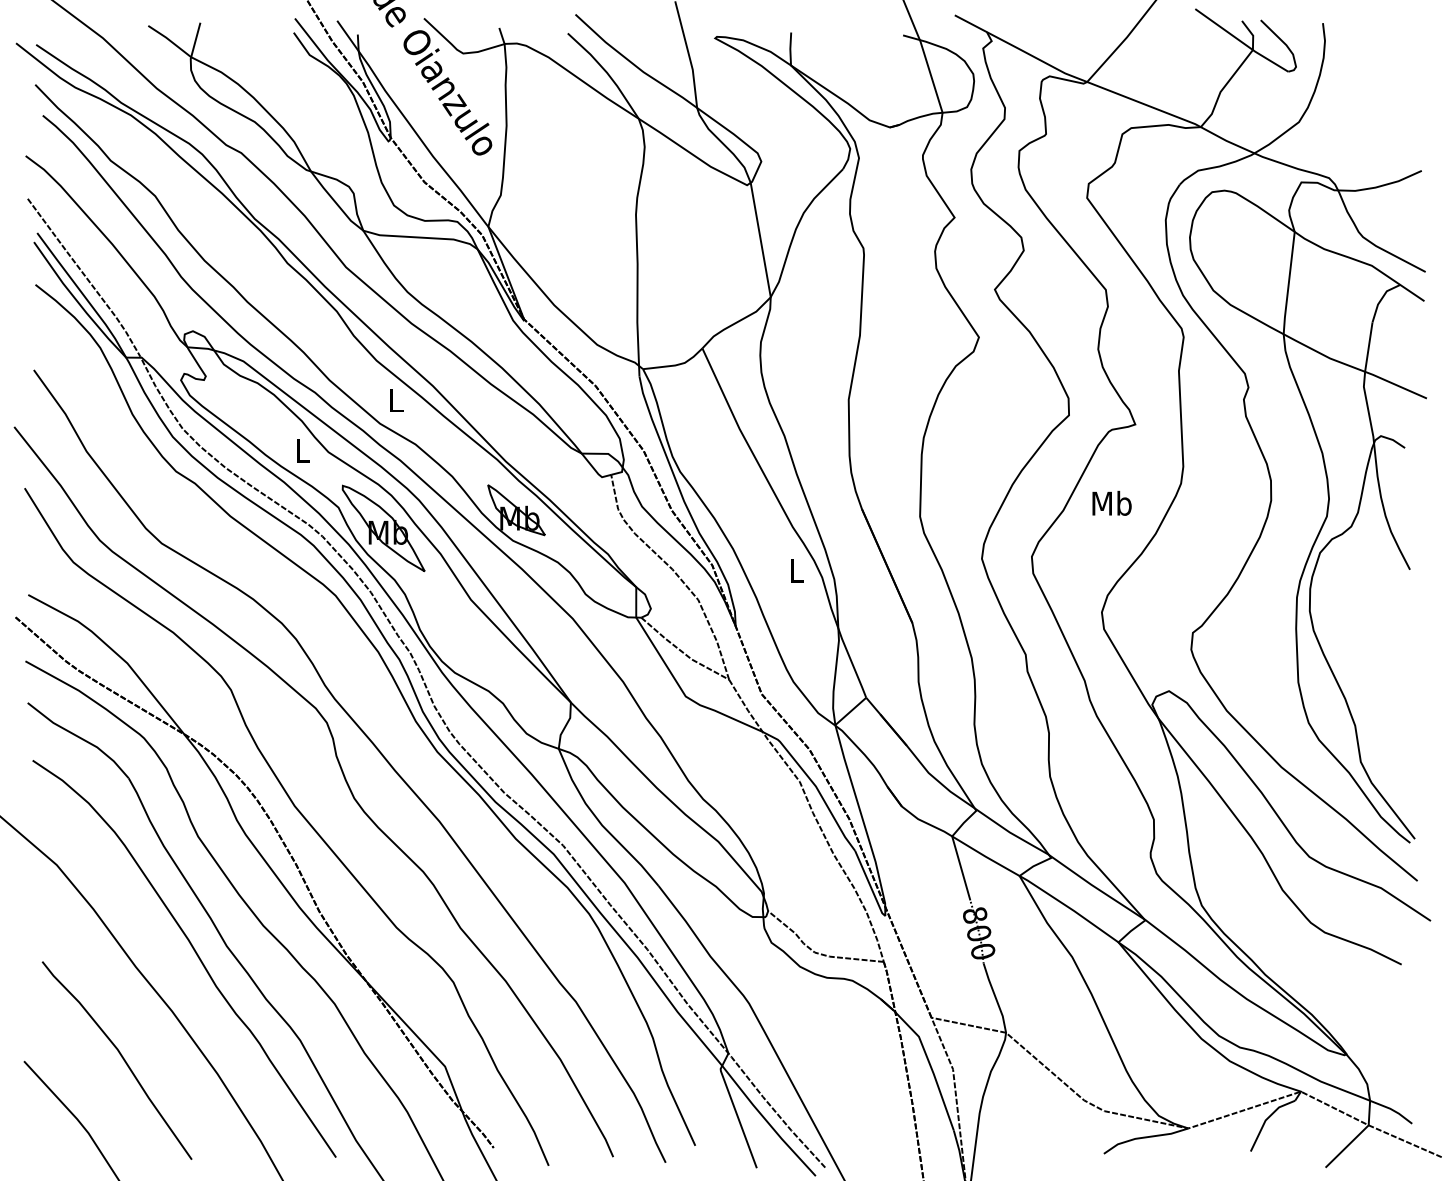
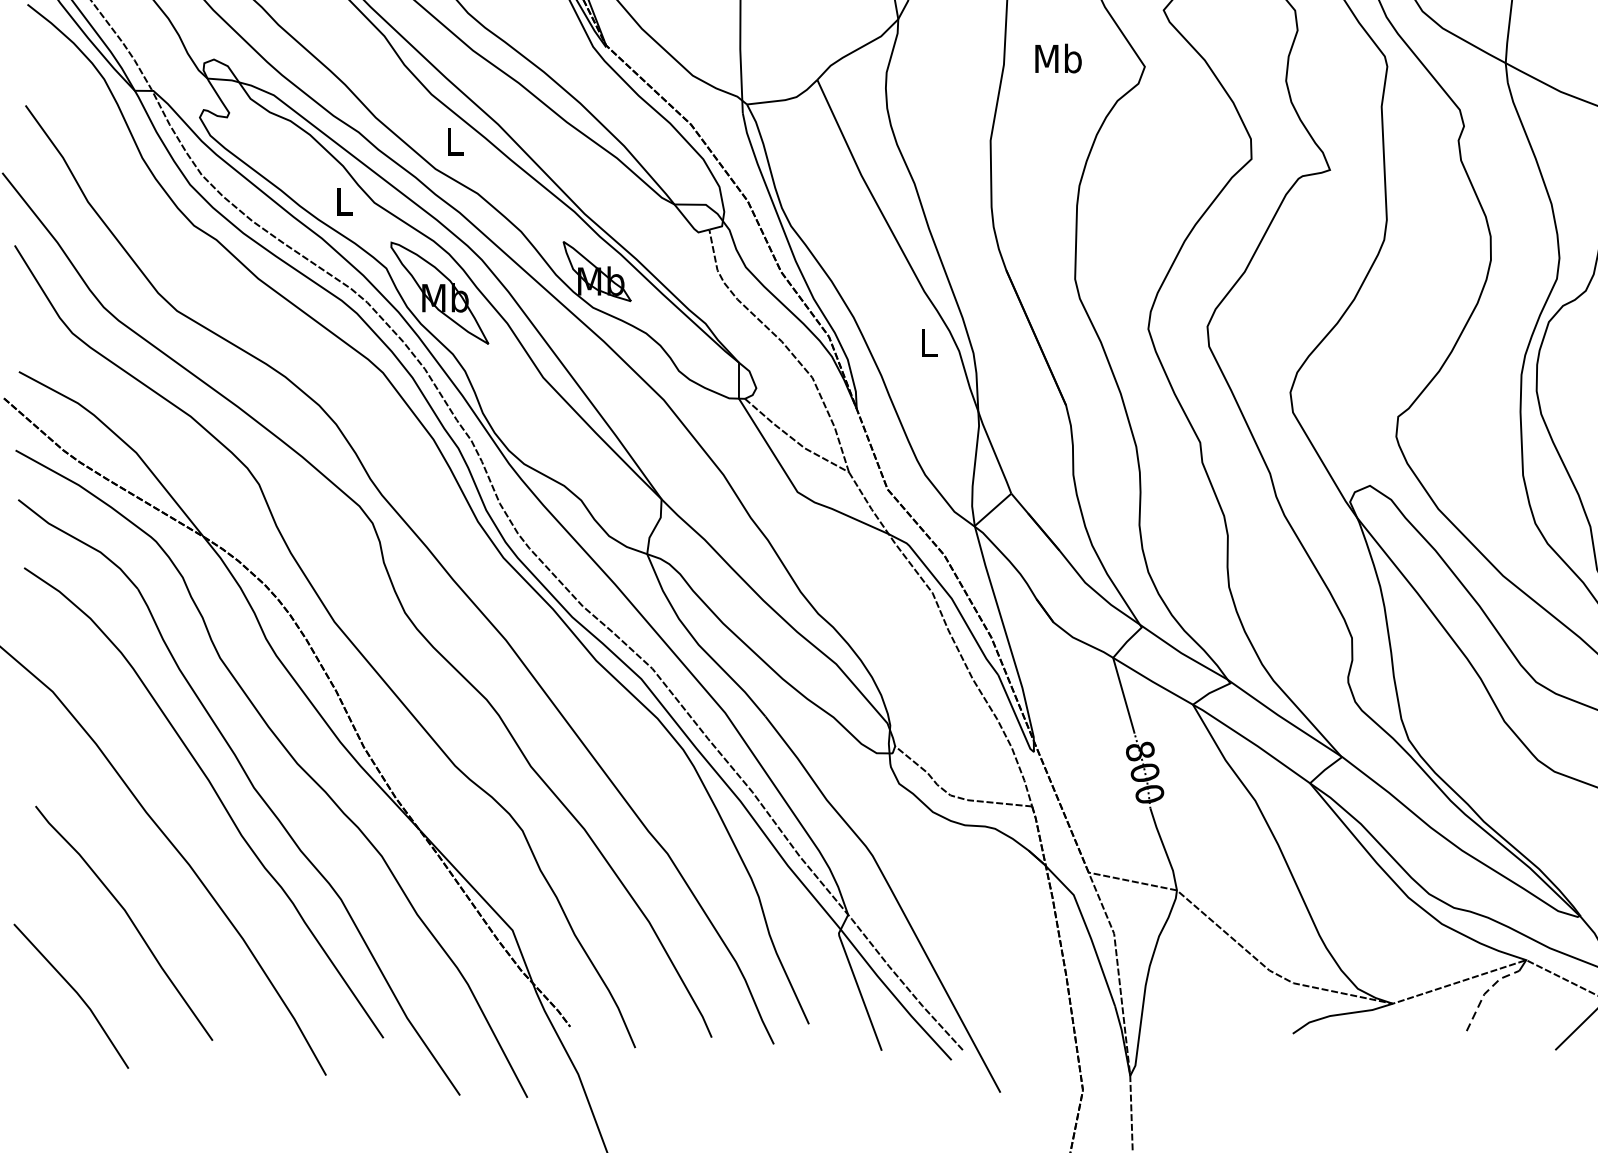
text: (1111, 502) -> (1057, 57), moved
line: (1266, 1119) -> (1485, 993), solid -> dashed

